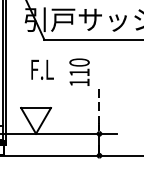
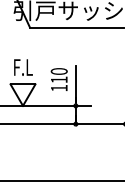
text: (42, 69) -> (23, 67), moved
text: (78, 72) -> (58, 79), moved
line: (99, 105) -> (75, 82), dashed -> solid

